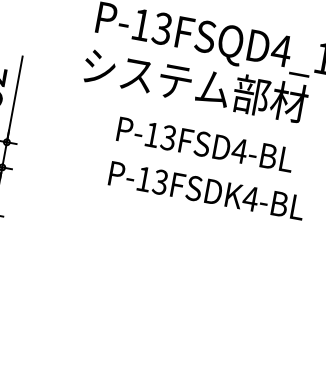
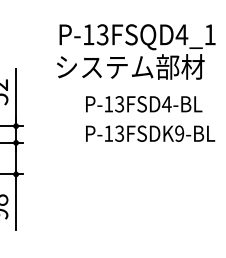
text: (250, 198) -> (179, 133), P-13FSDK4-BL -> P-13FSDK9-BL

